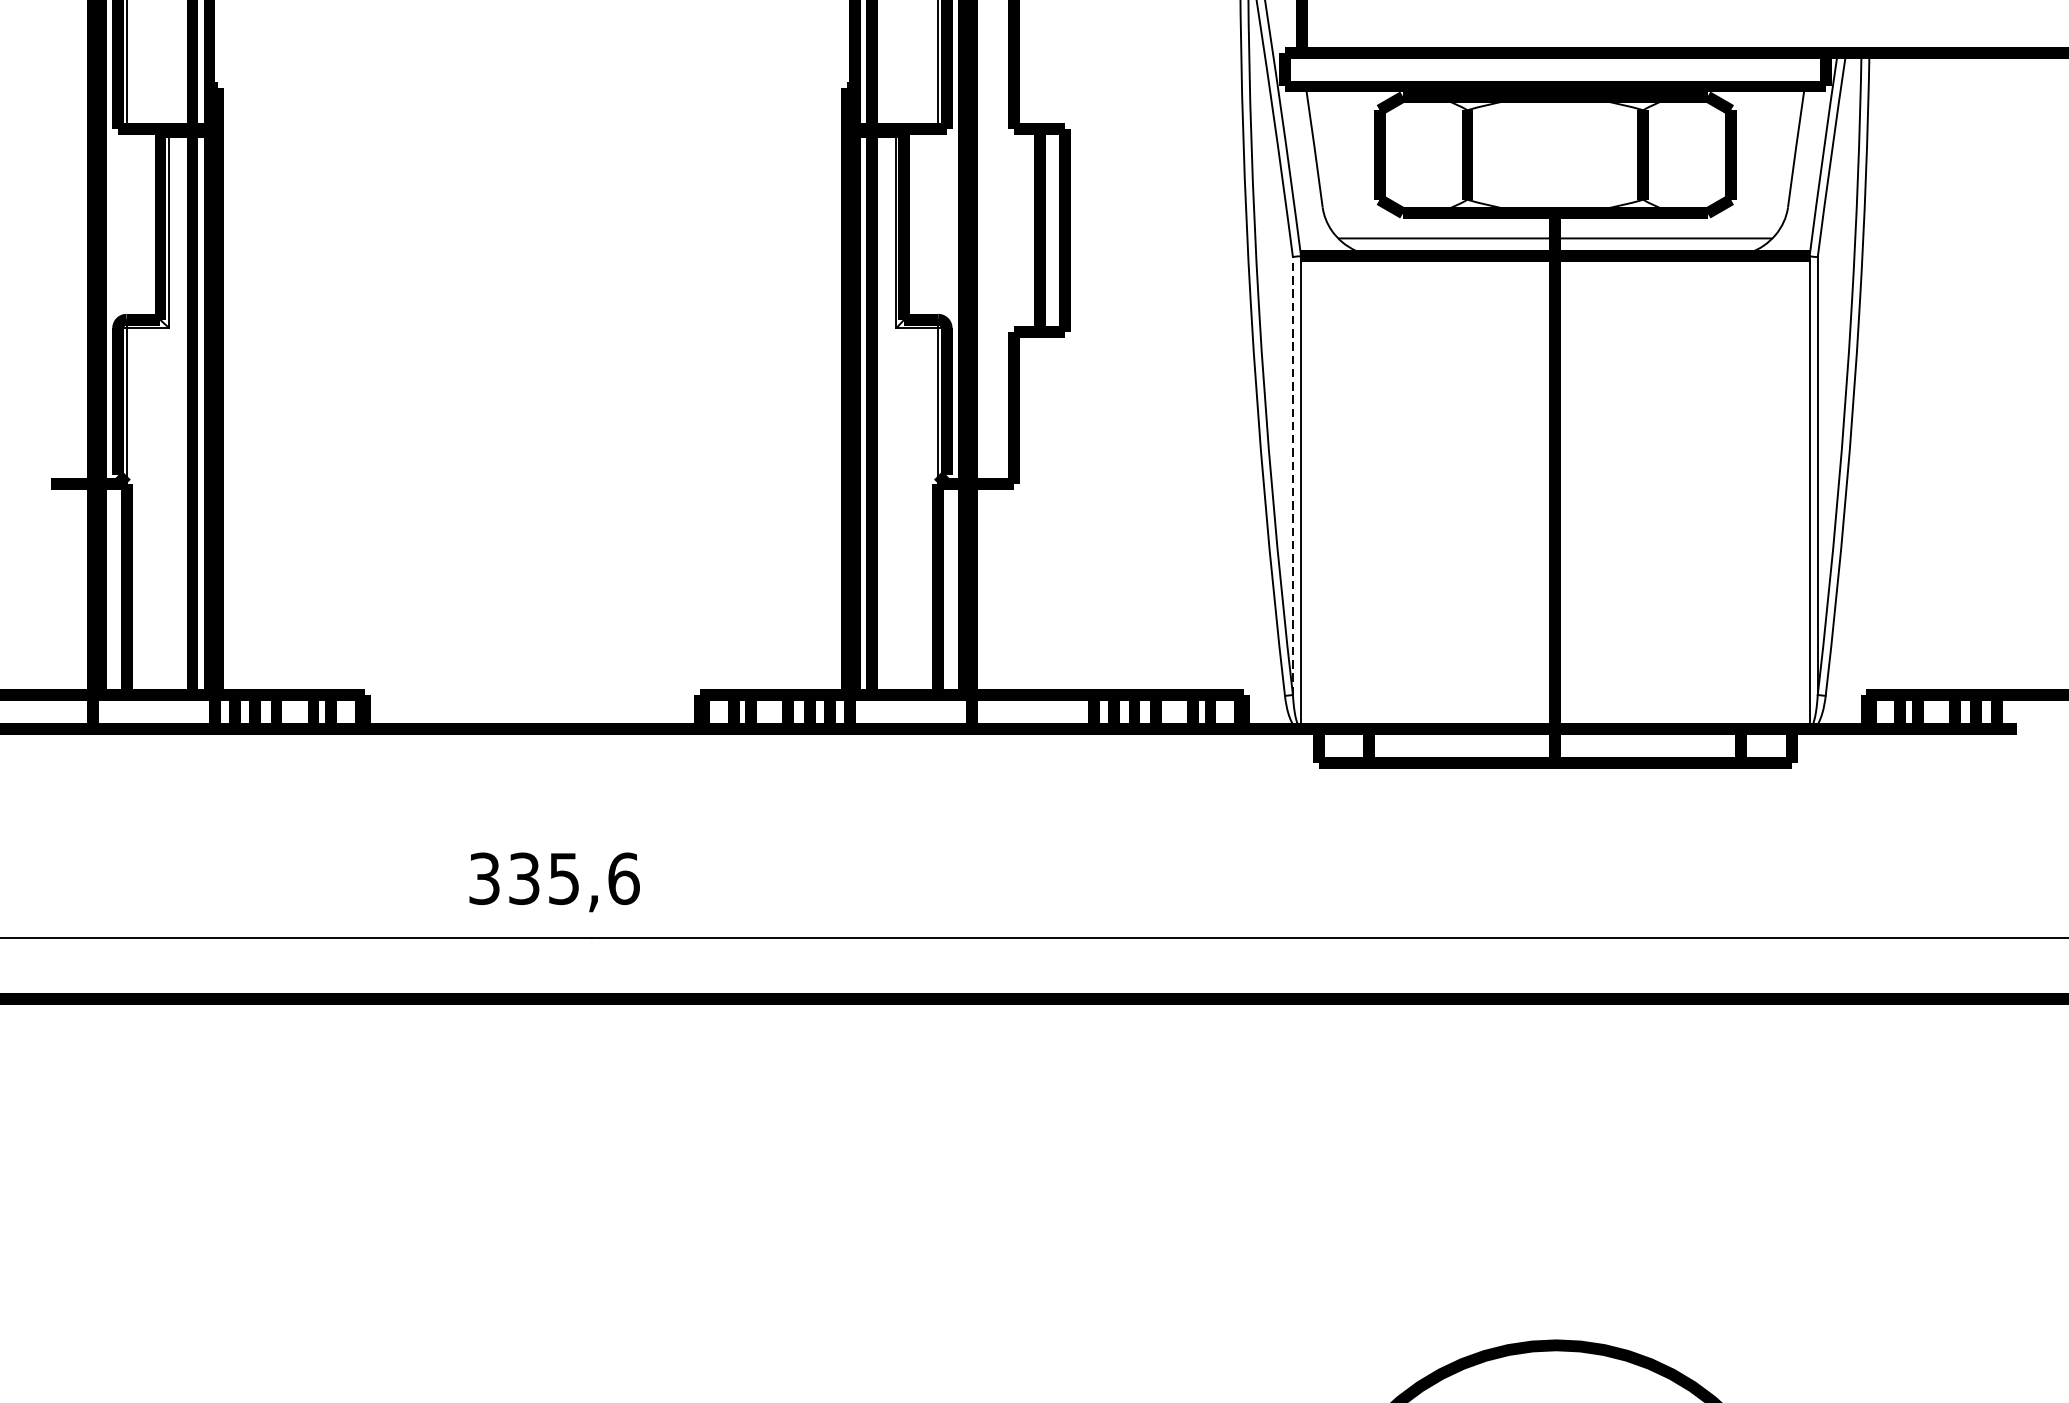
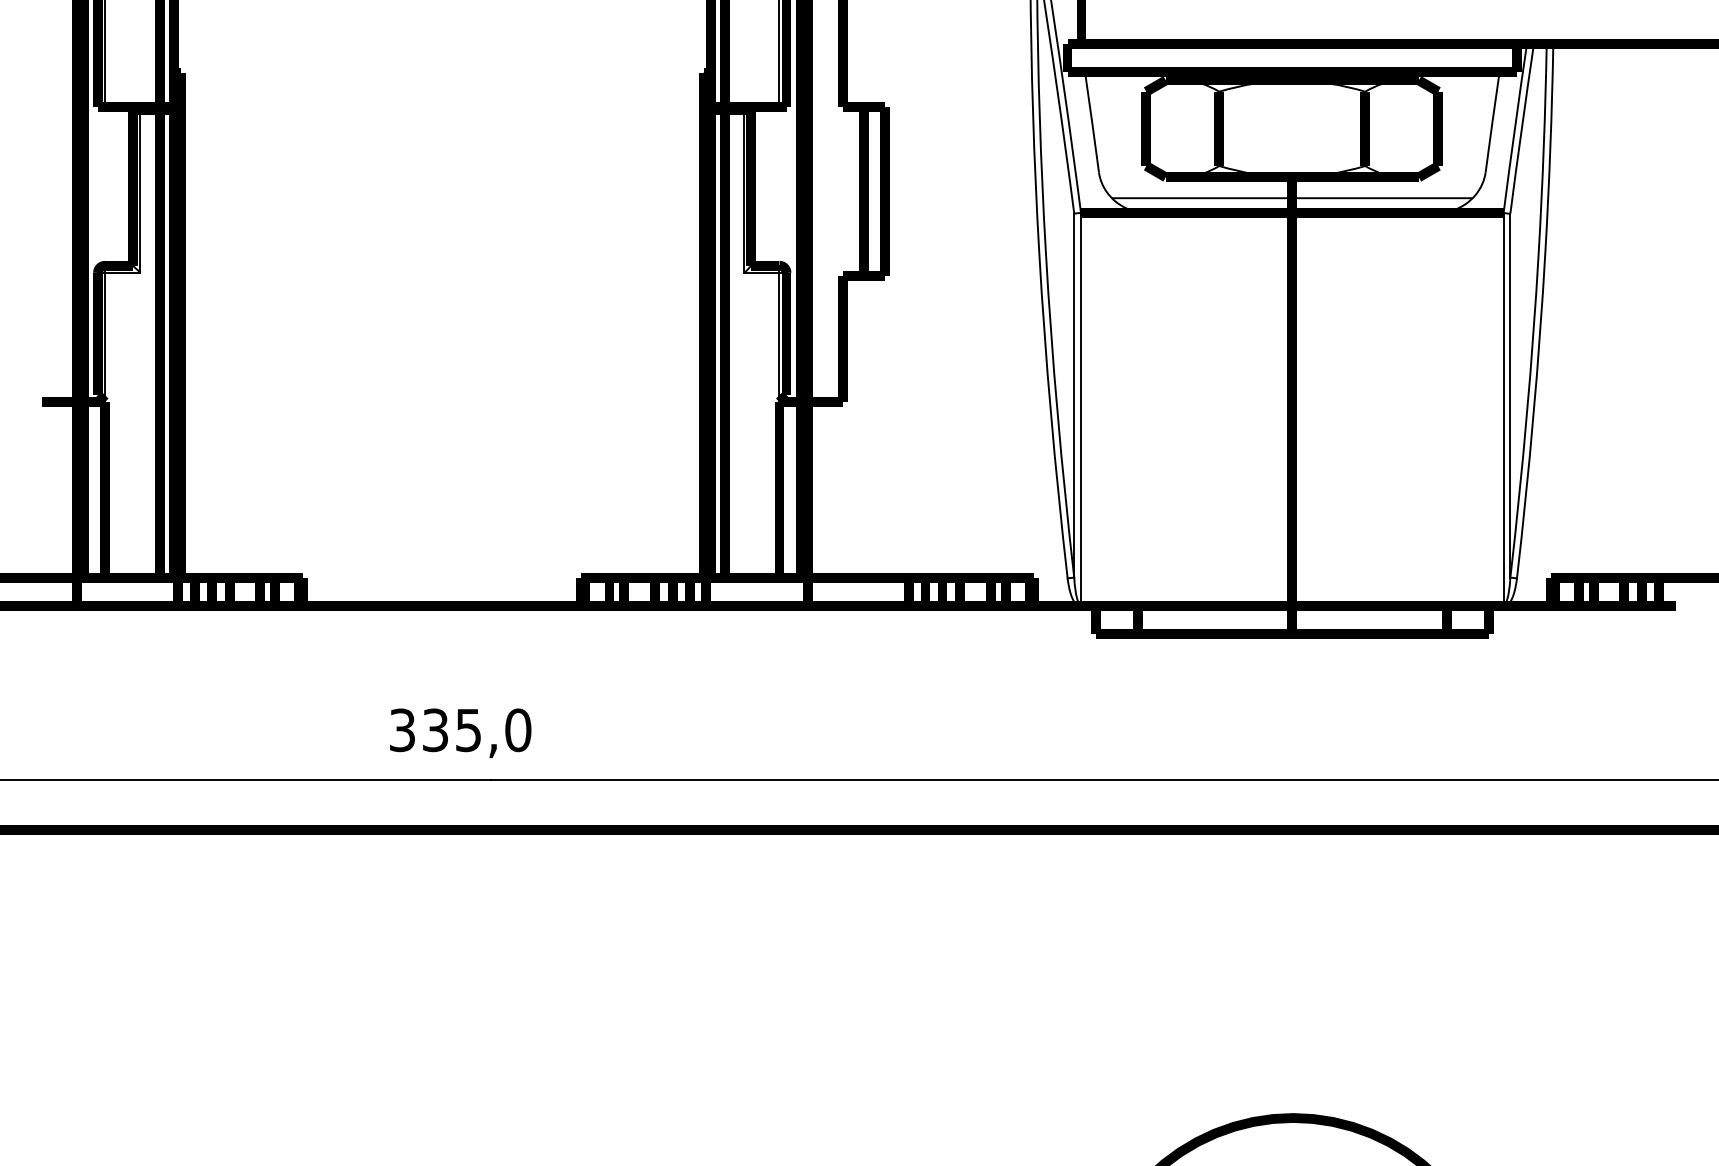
line: (1293, 475) -> (1074, 395), dashed -> solid
text: (624, 879) -> (518, 730), 335,6 -> 335,0

